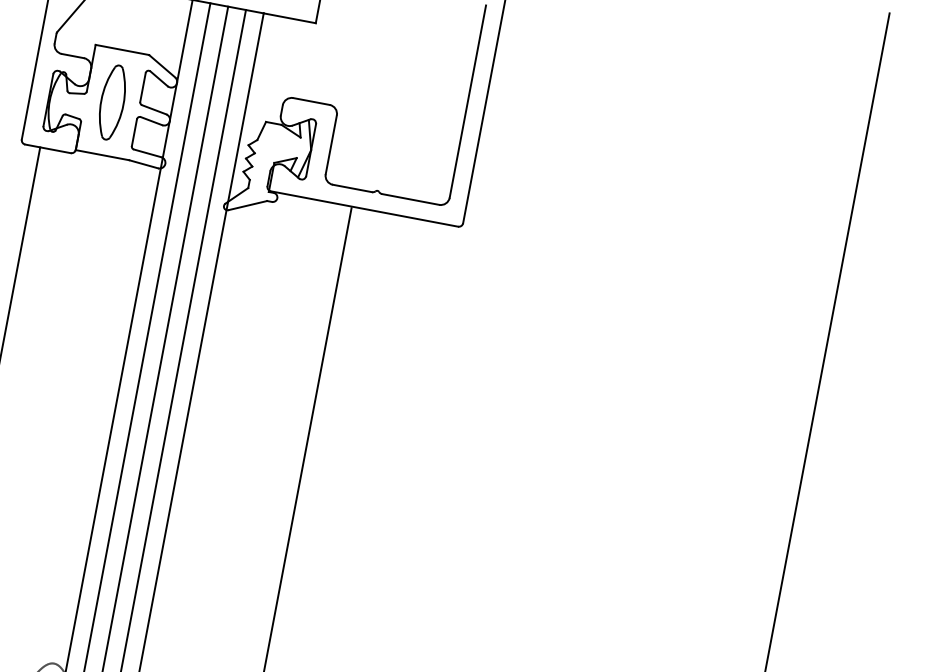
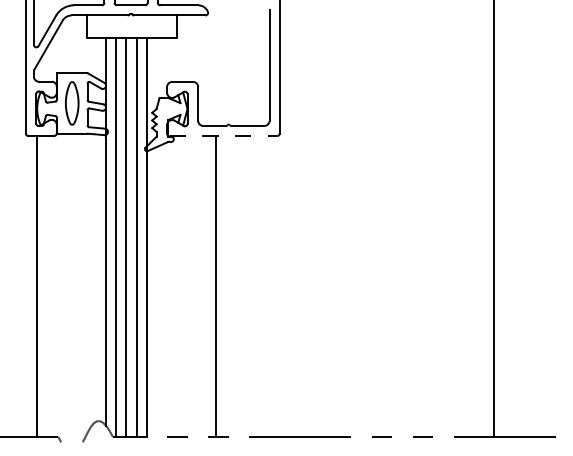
line: (364, 209) -> (223, 136), solid -> dashed

